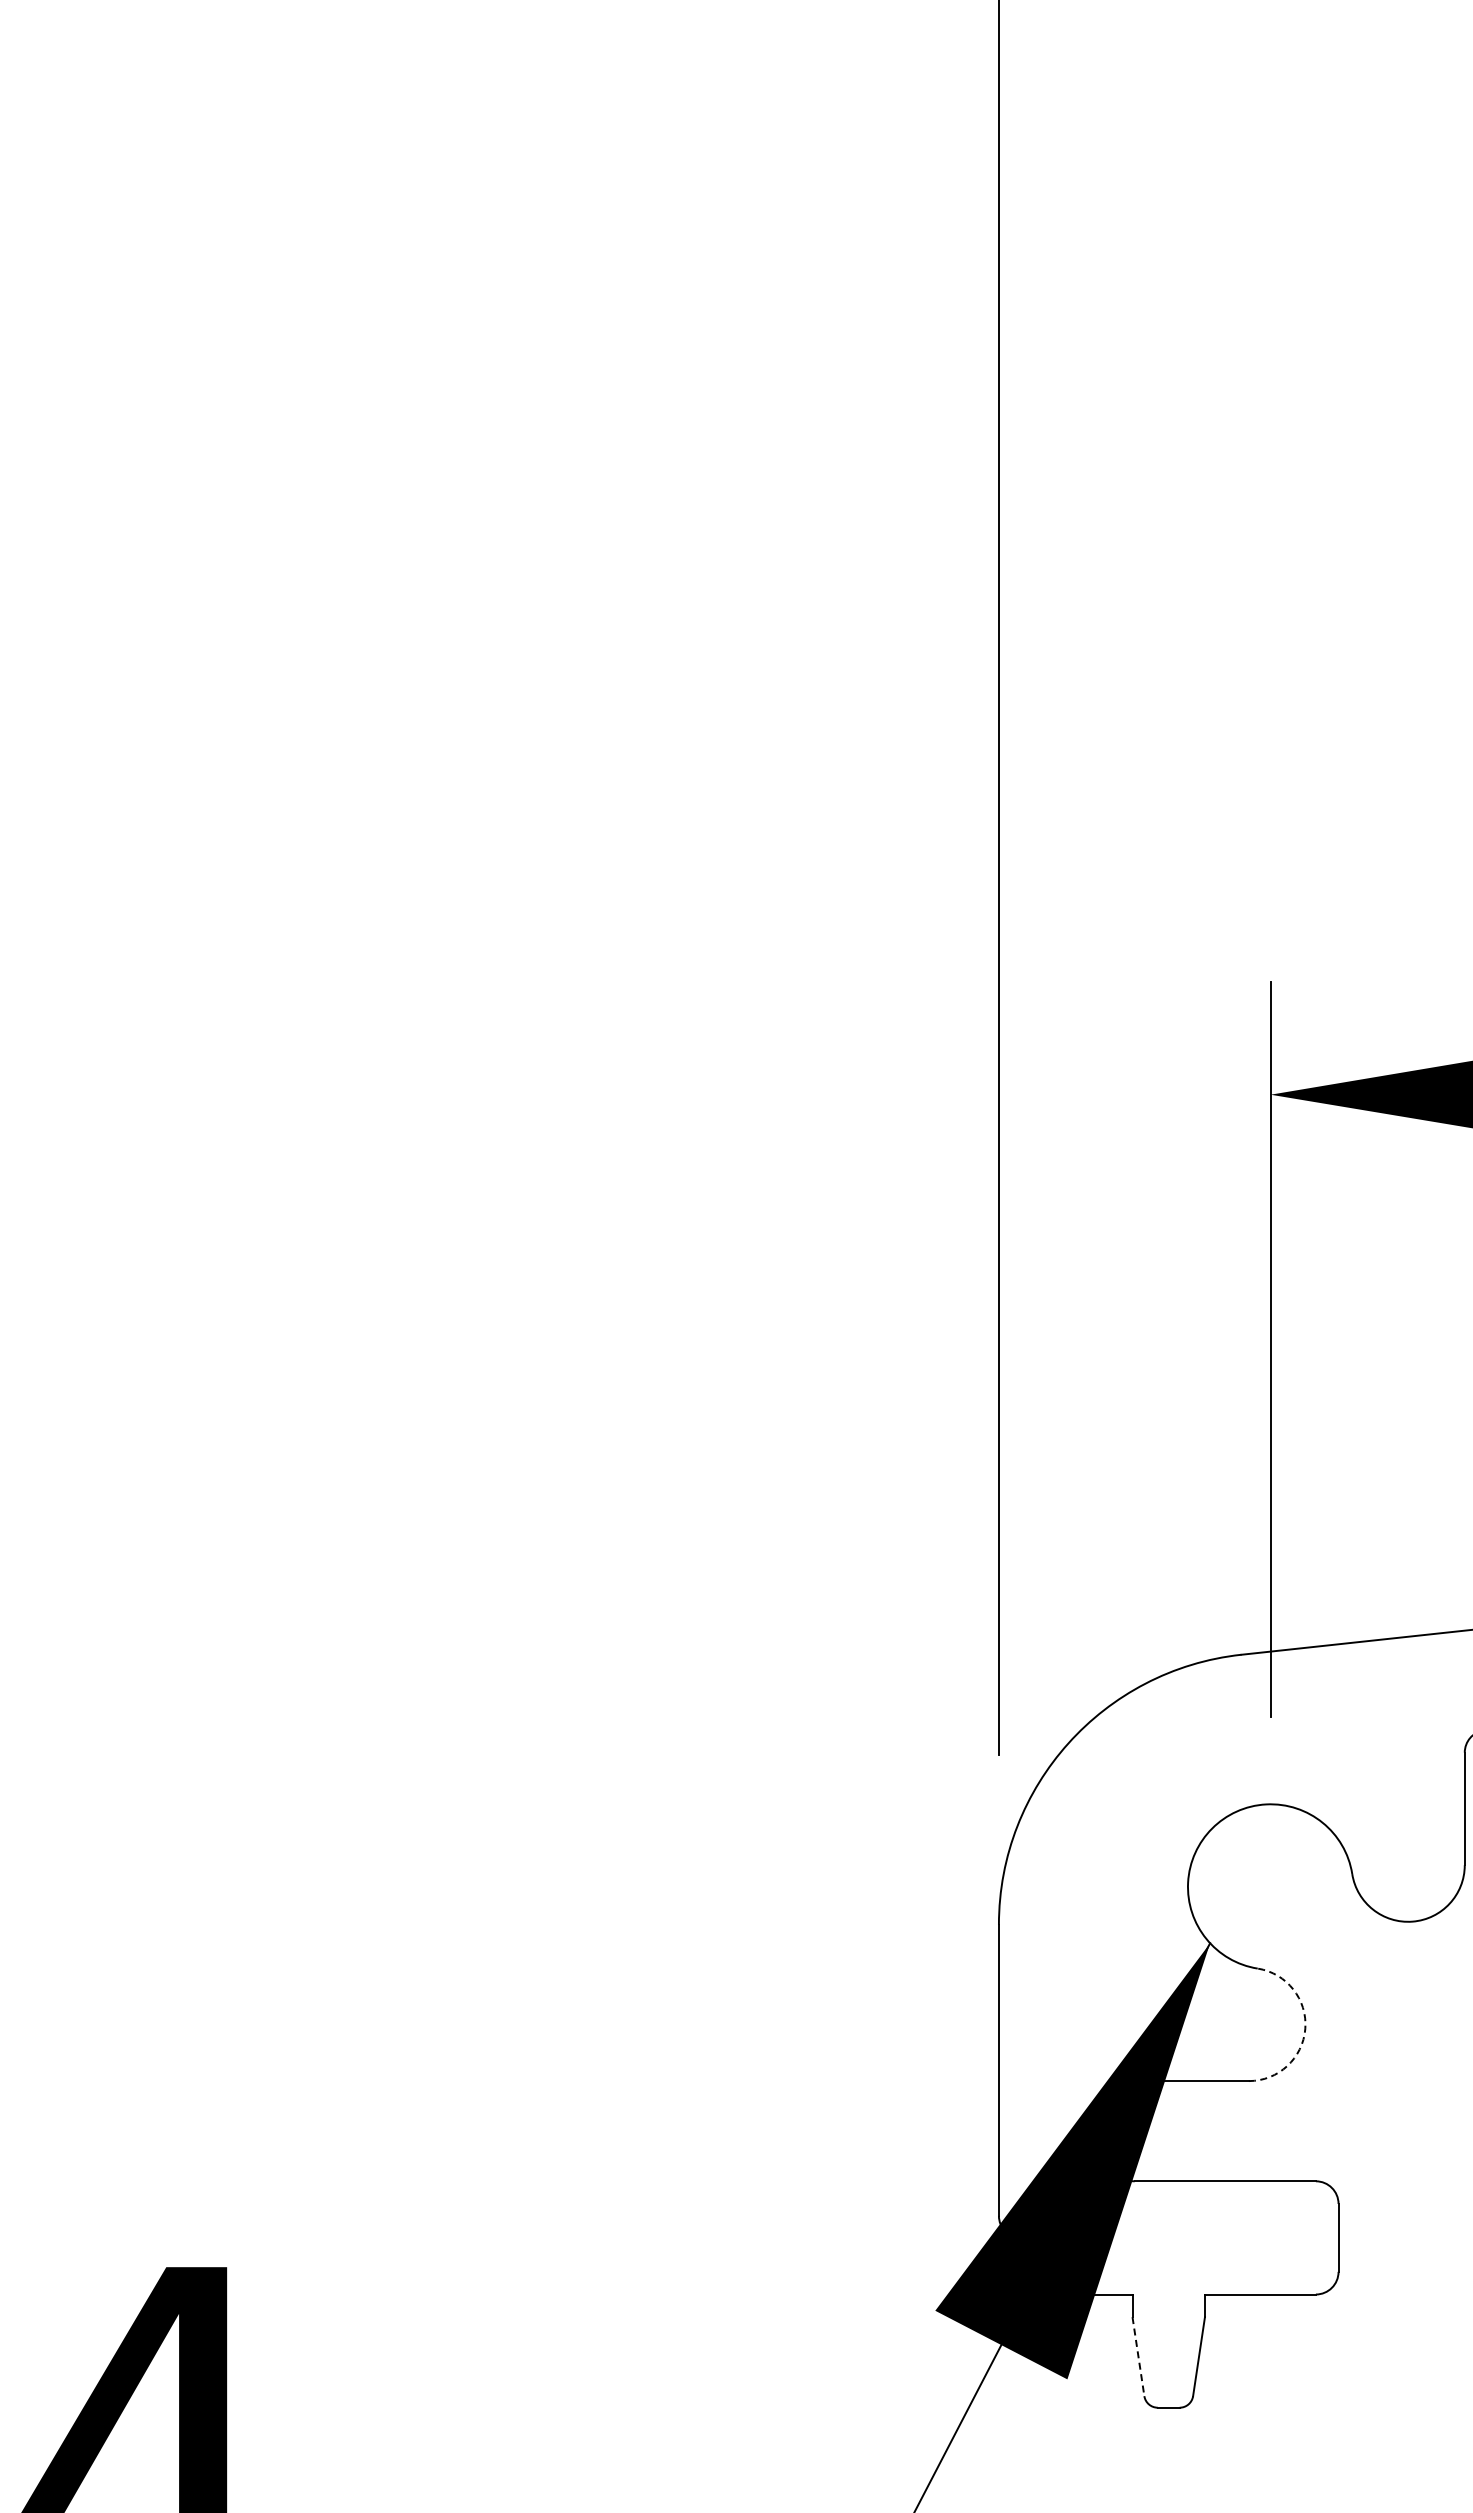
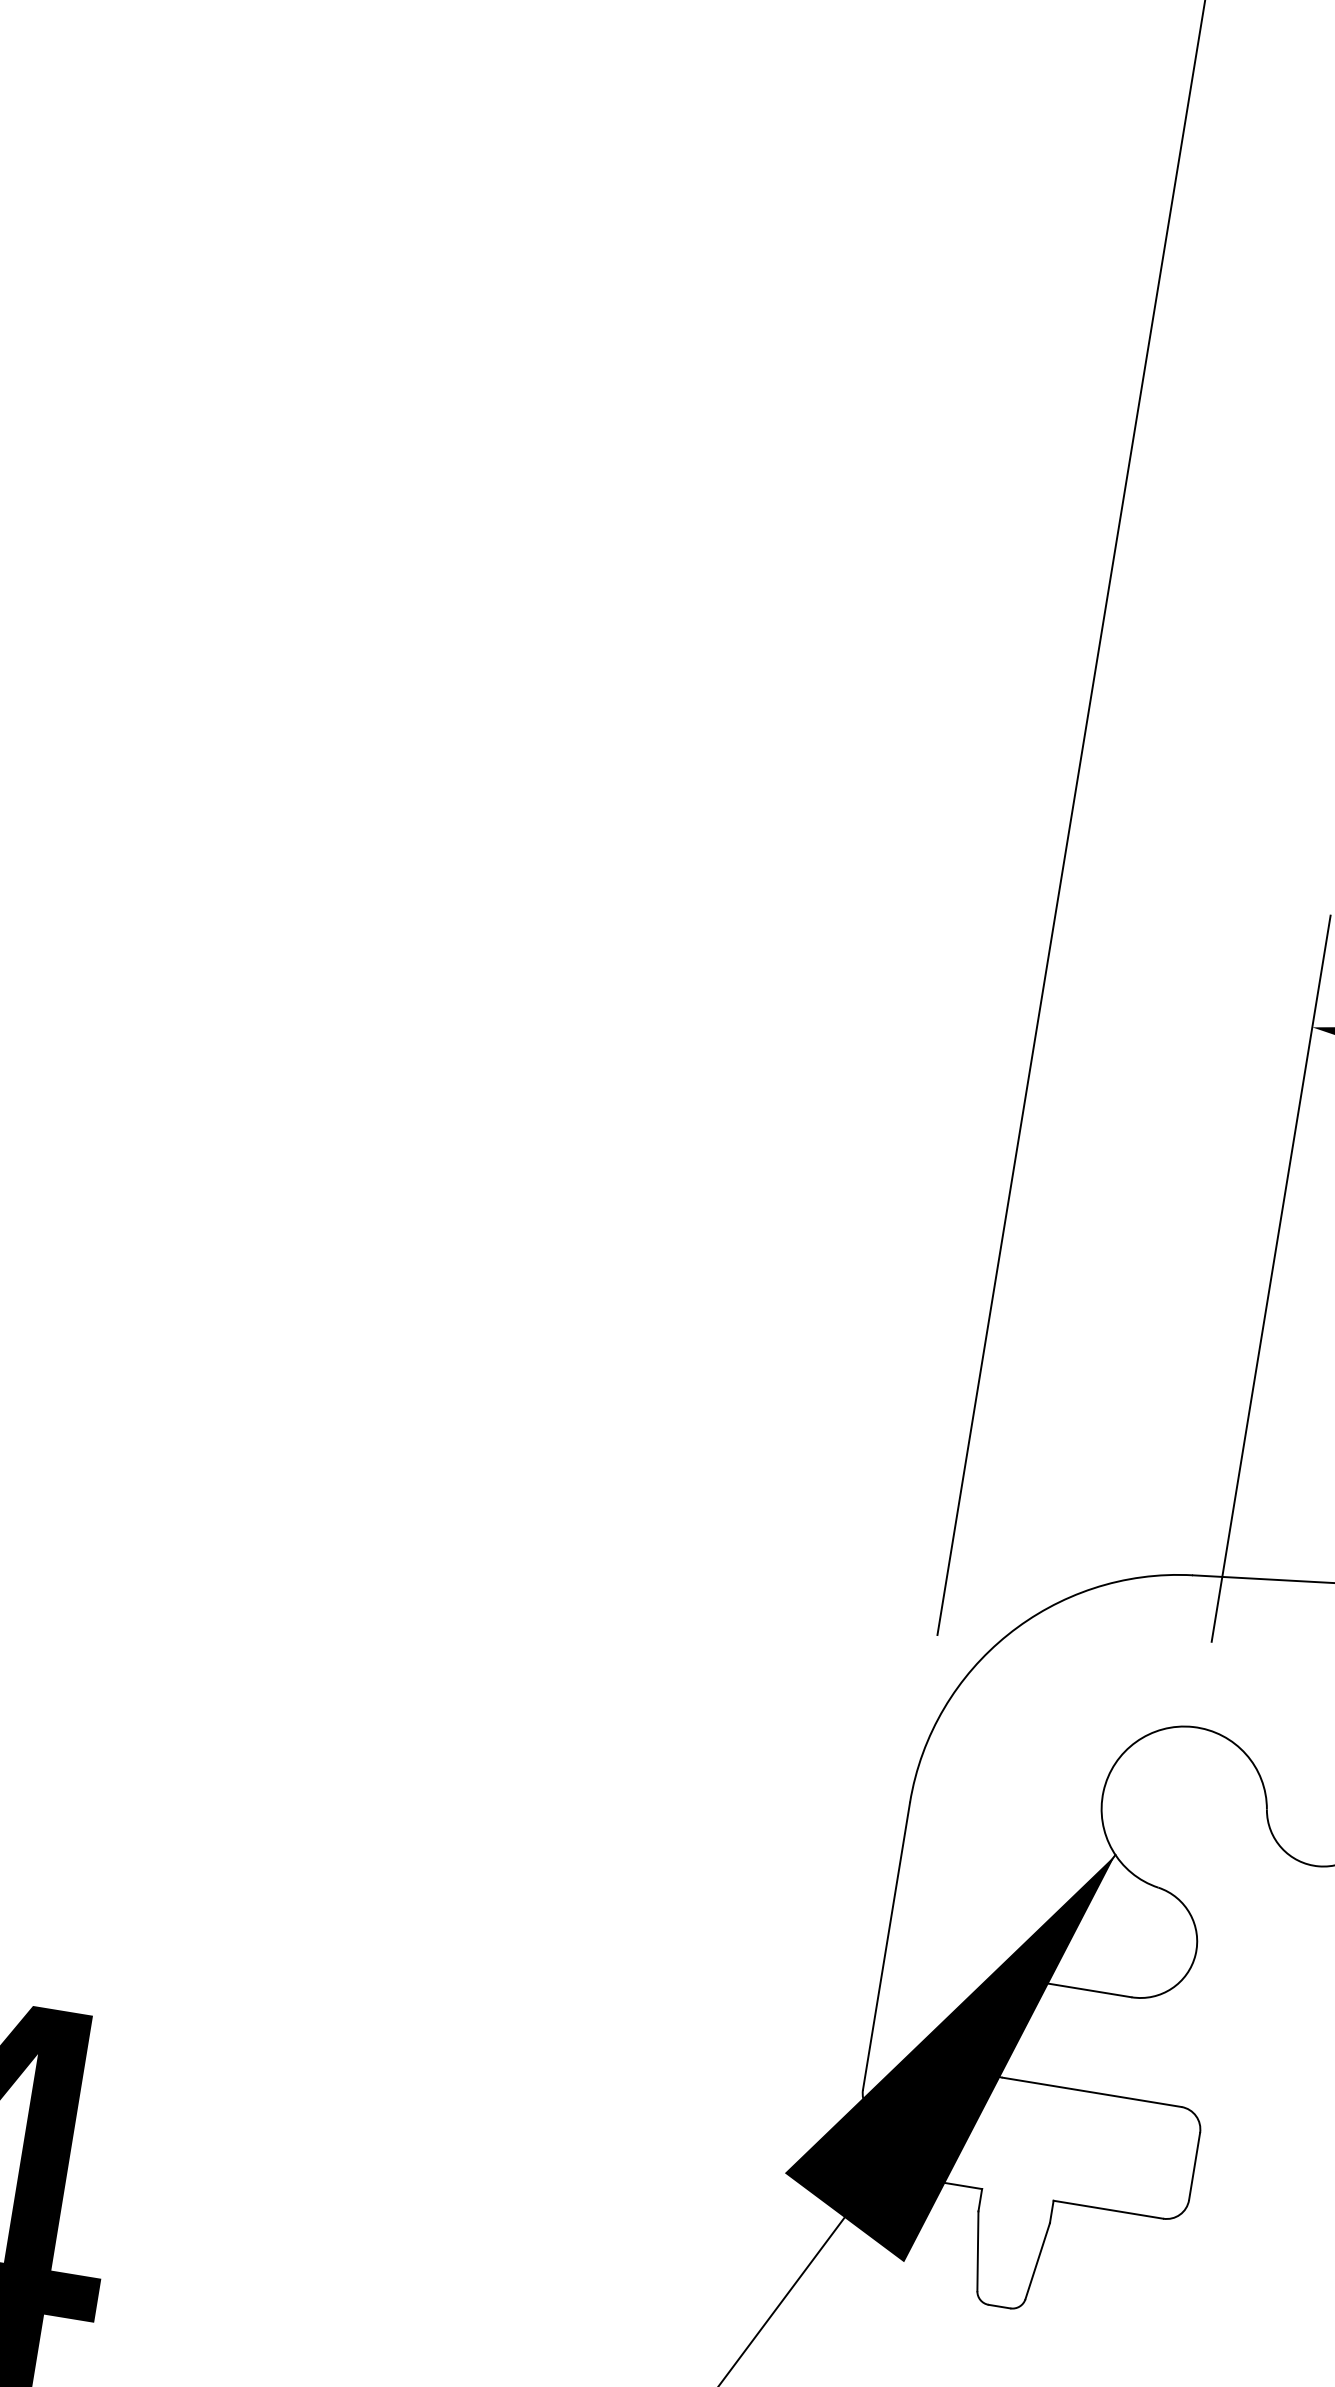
arc: (1305, 2028) -> (1195, 1954), dashed -> solid
line: (1138, 2356) -> (978, 2251), dashed -> solid

